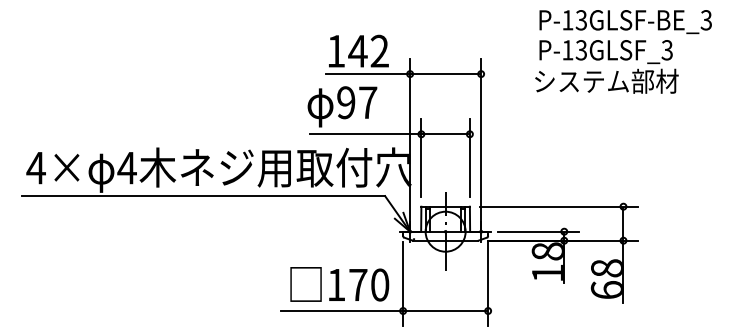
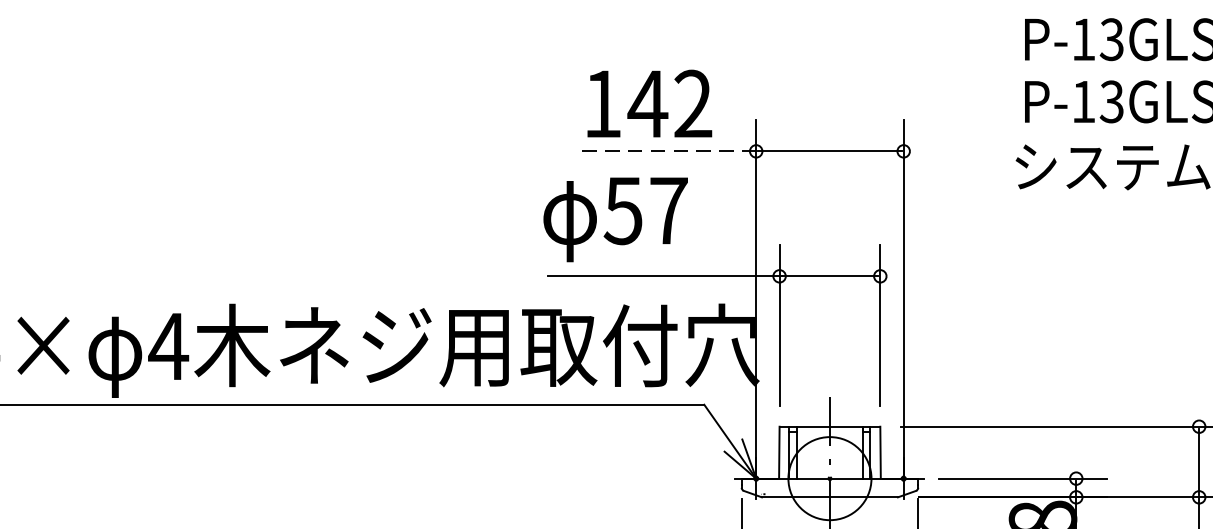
line: (369, 74) -> (671, 152), solid -> dashed
text: (345, 102) -> (622, 210), 97 -> 57

